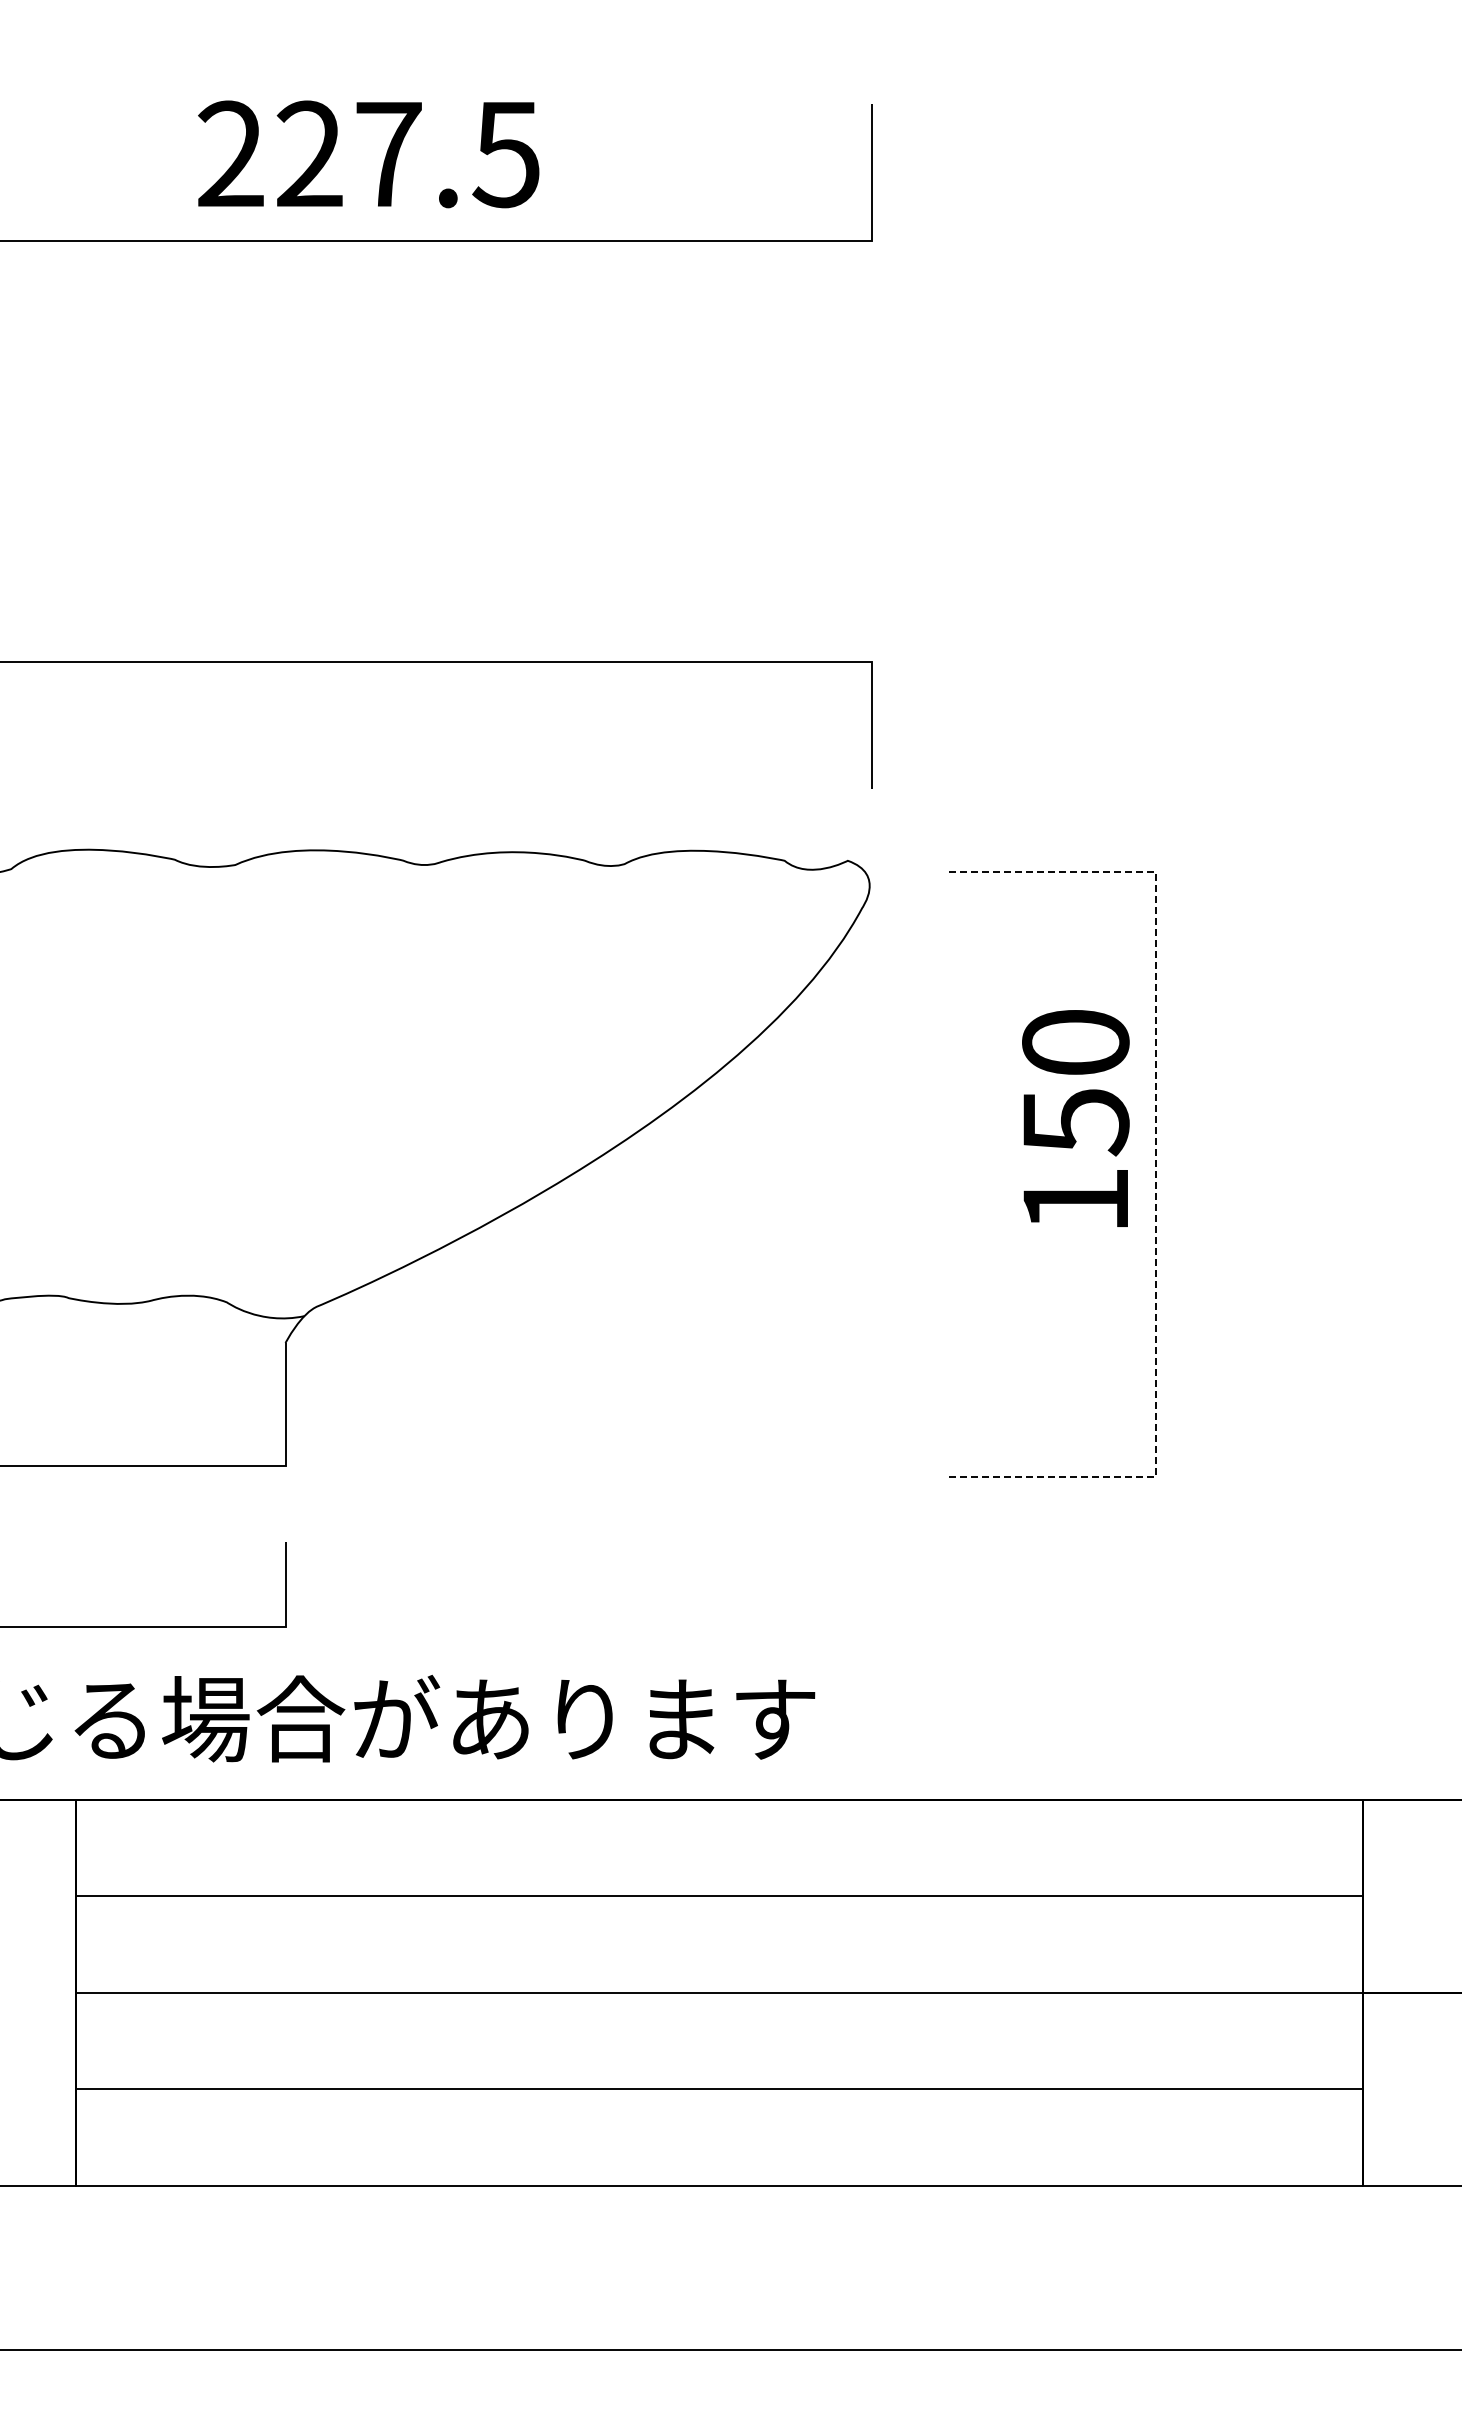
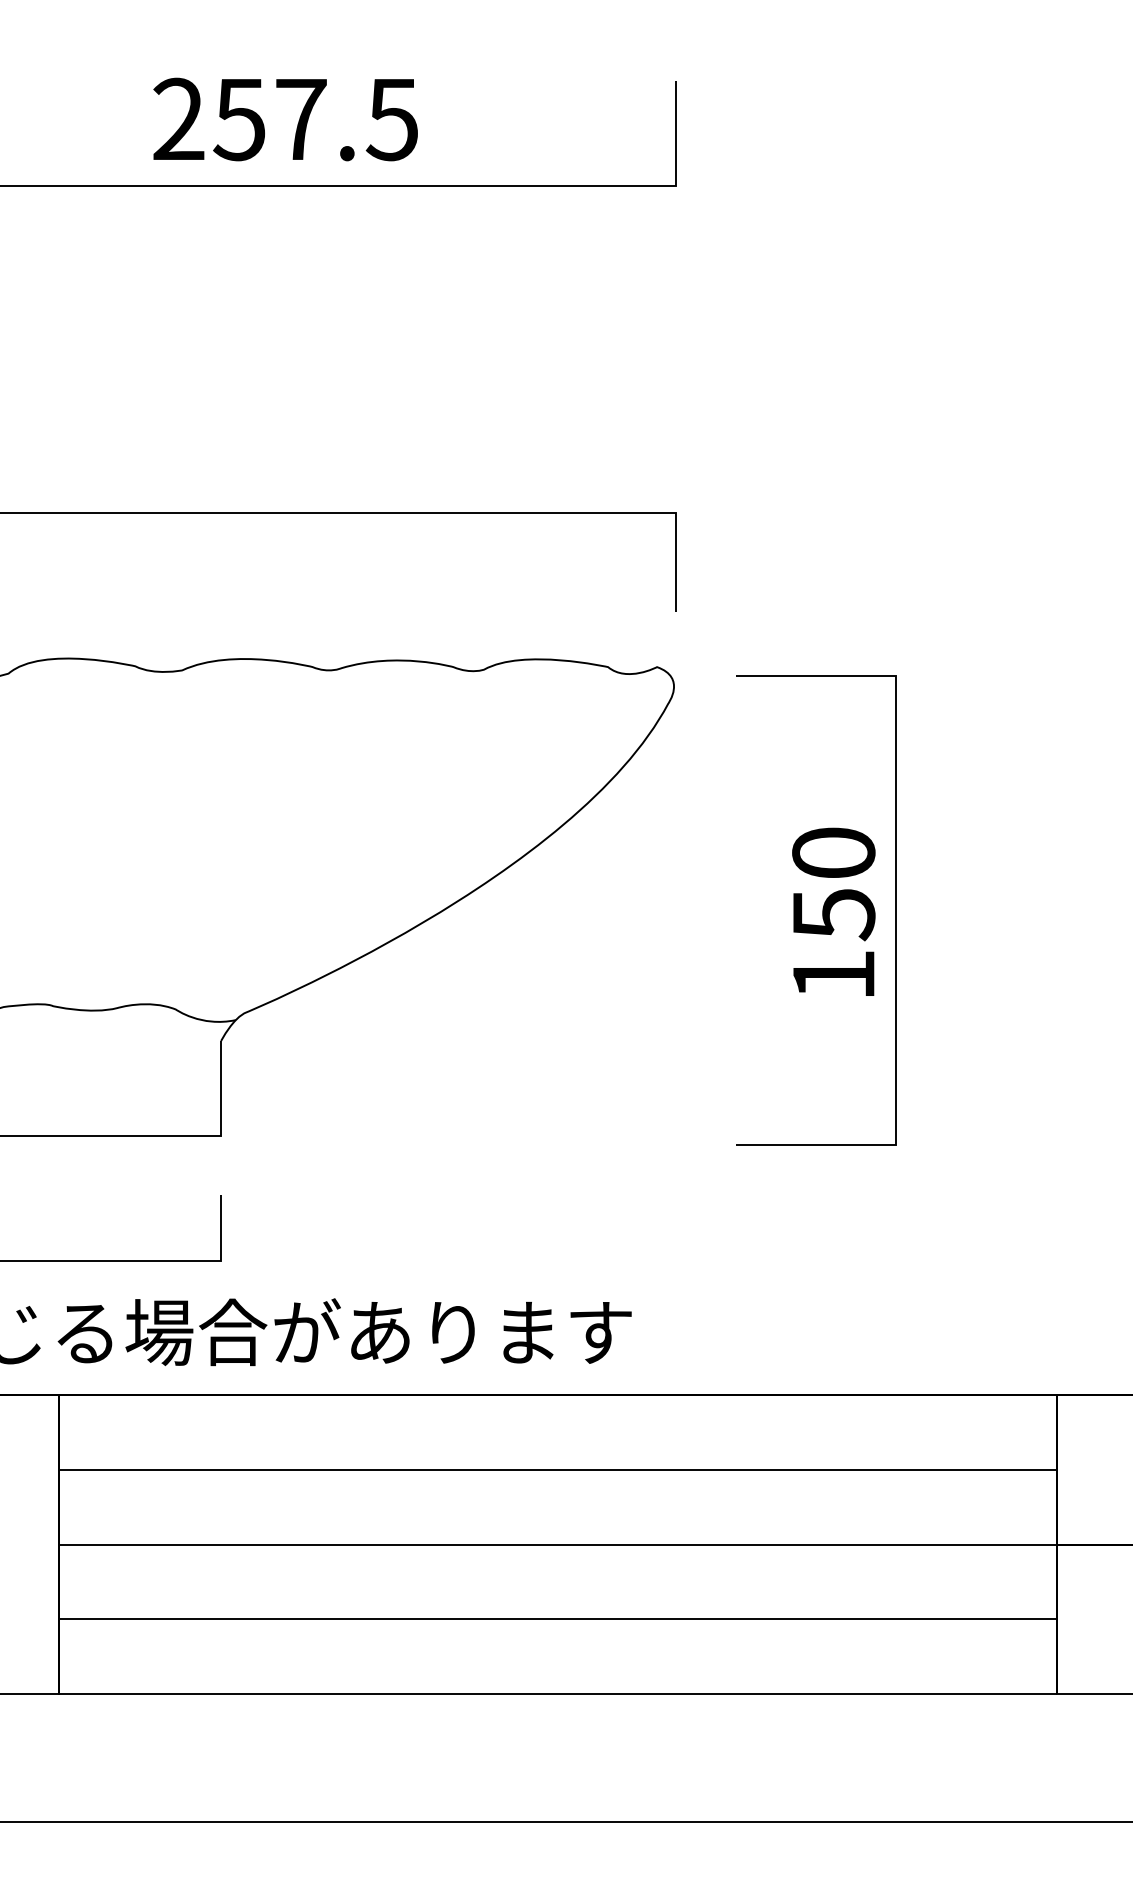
text: (308, 154) -> (238, 119), 227.5 -> 257.5
text: (1075, 1118) -> (833, 911), moved
line: (1156, 1174) -> (896, 910), dashed -> solid

